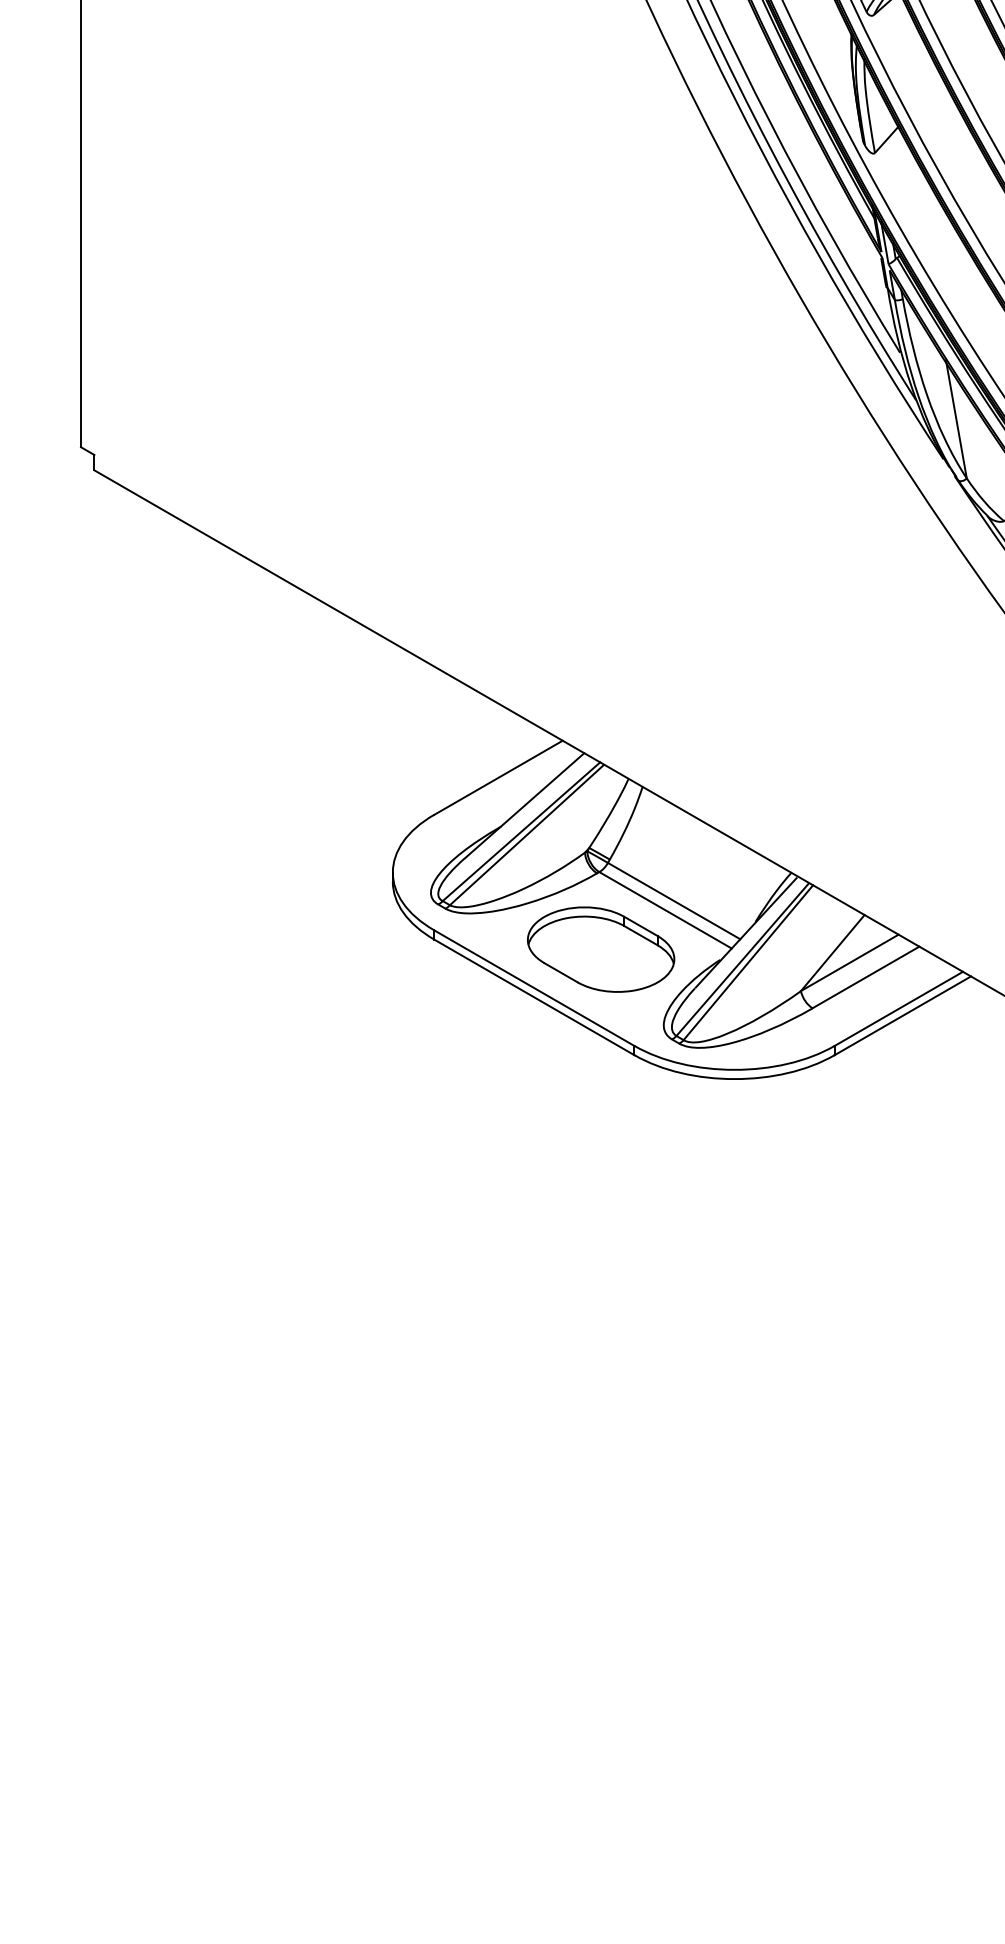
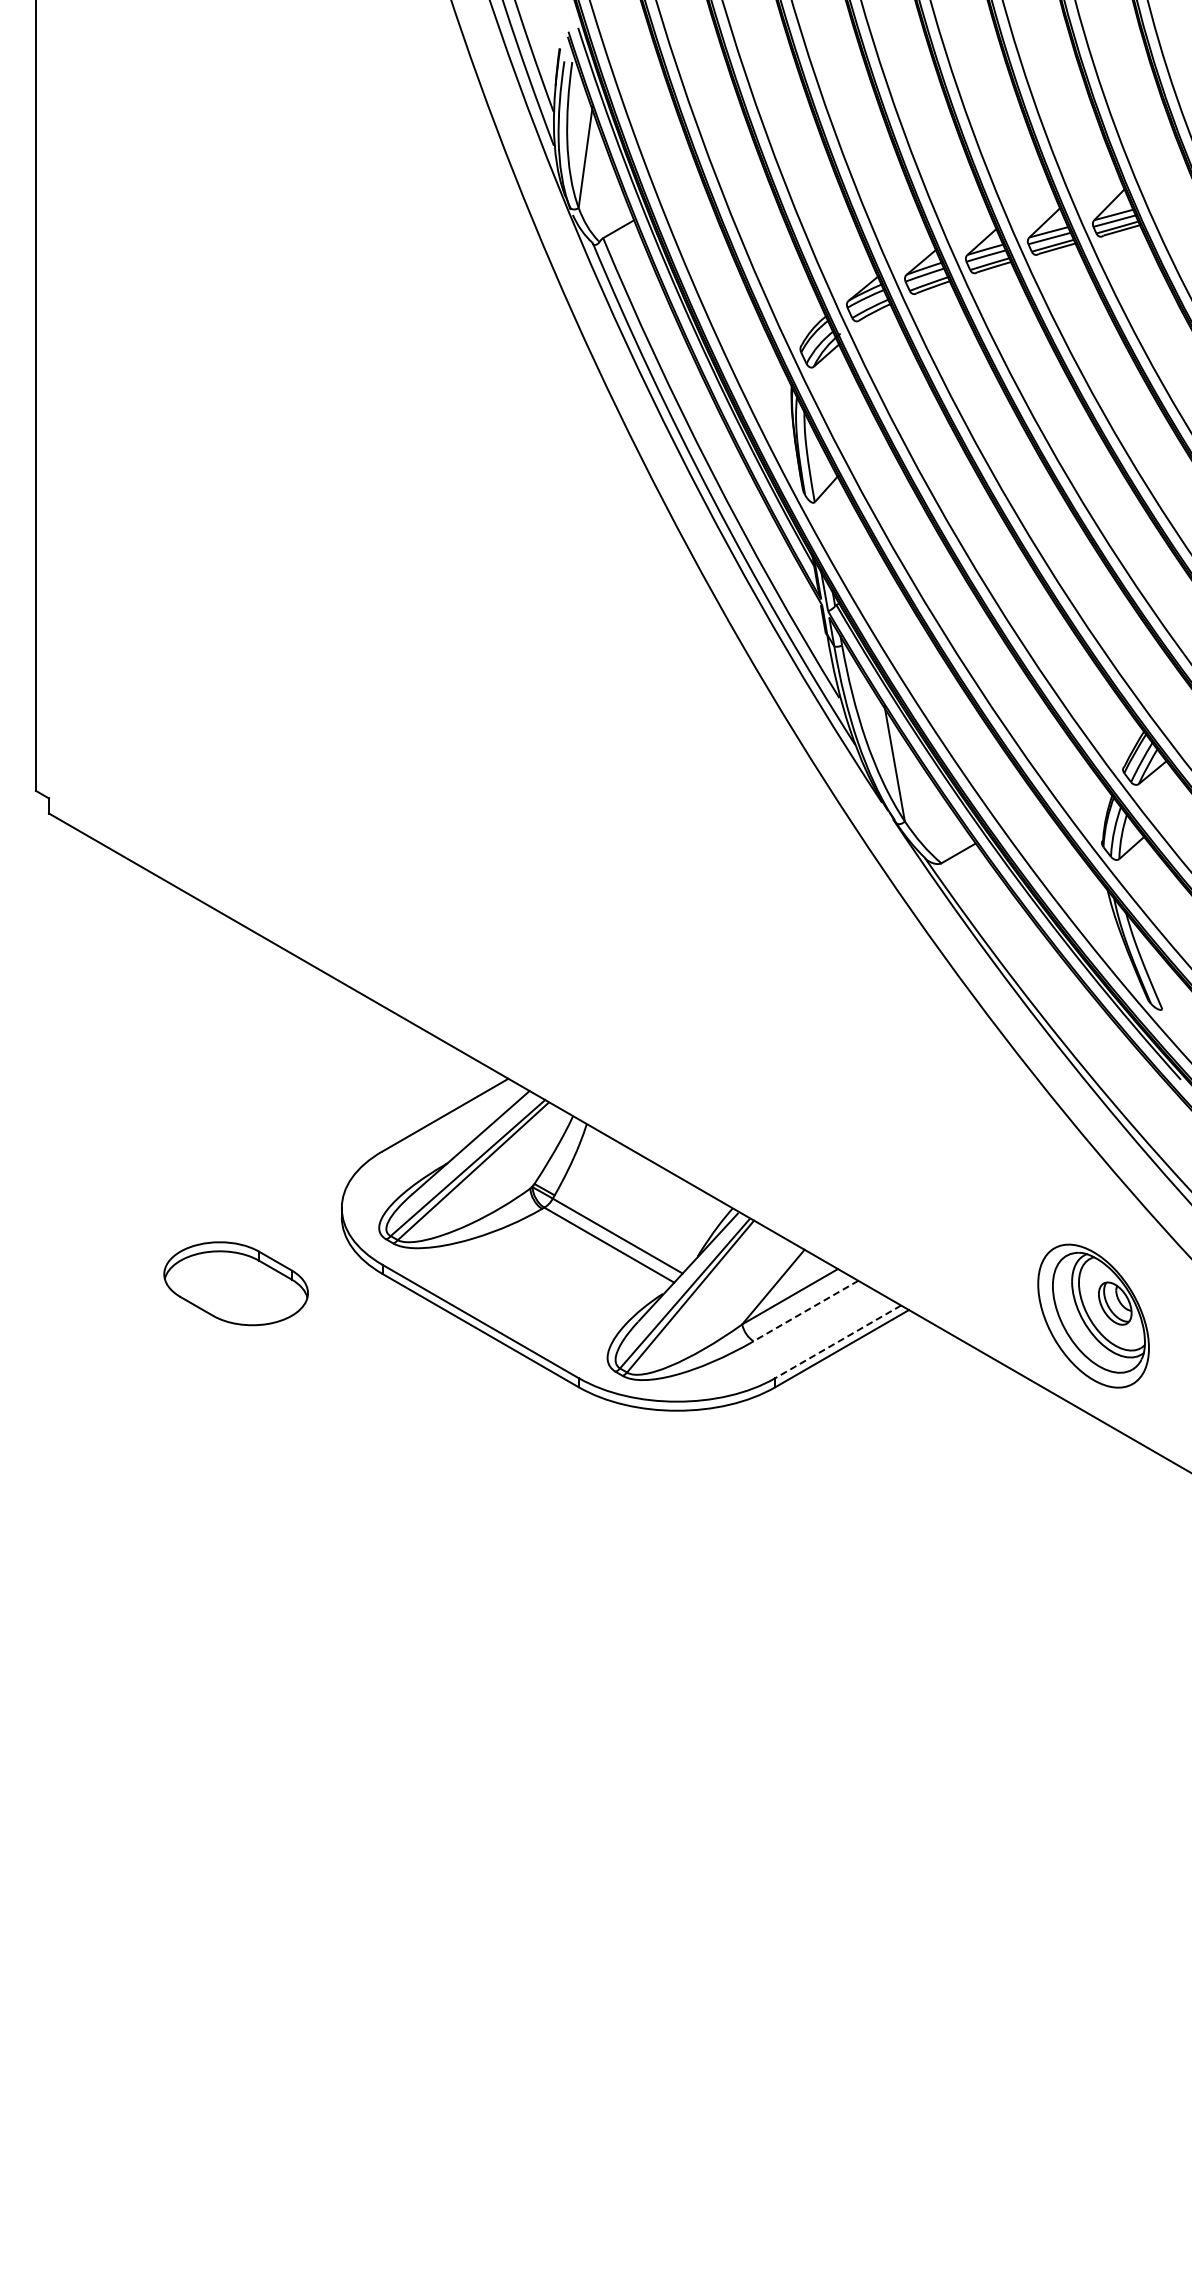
part: (600, 949) -> (235, 1283), moved
line: (865, 977) -> (805, 1311), solid -> dashed
line: (899, 1008) -> (838, 1341), solid -> dashed

